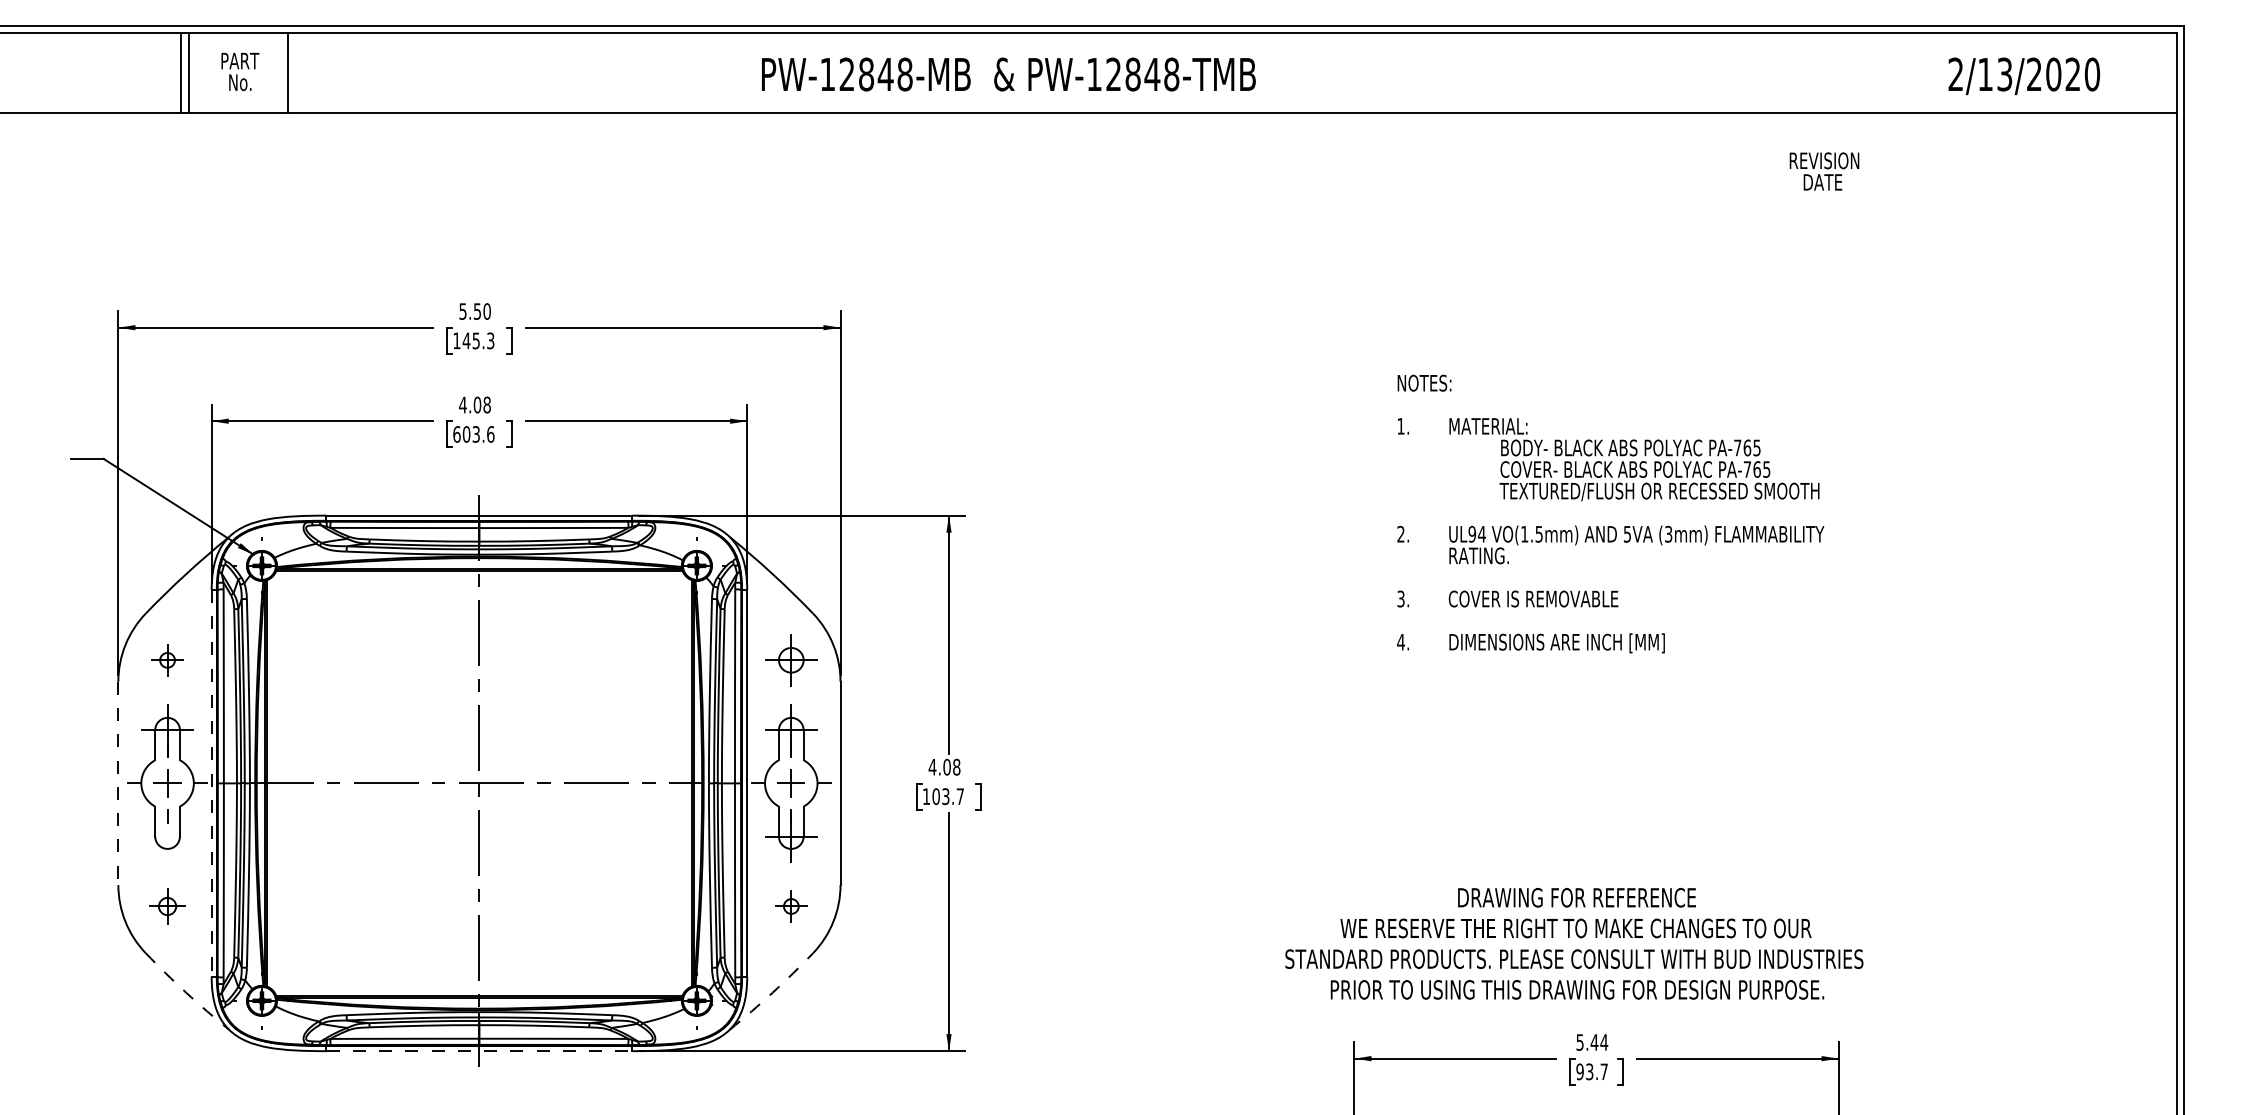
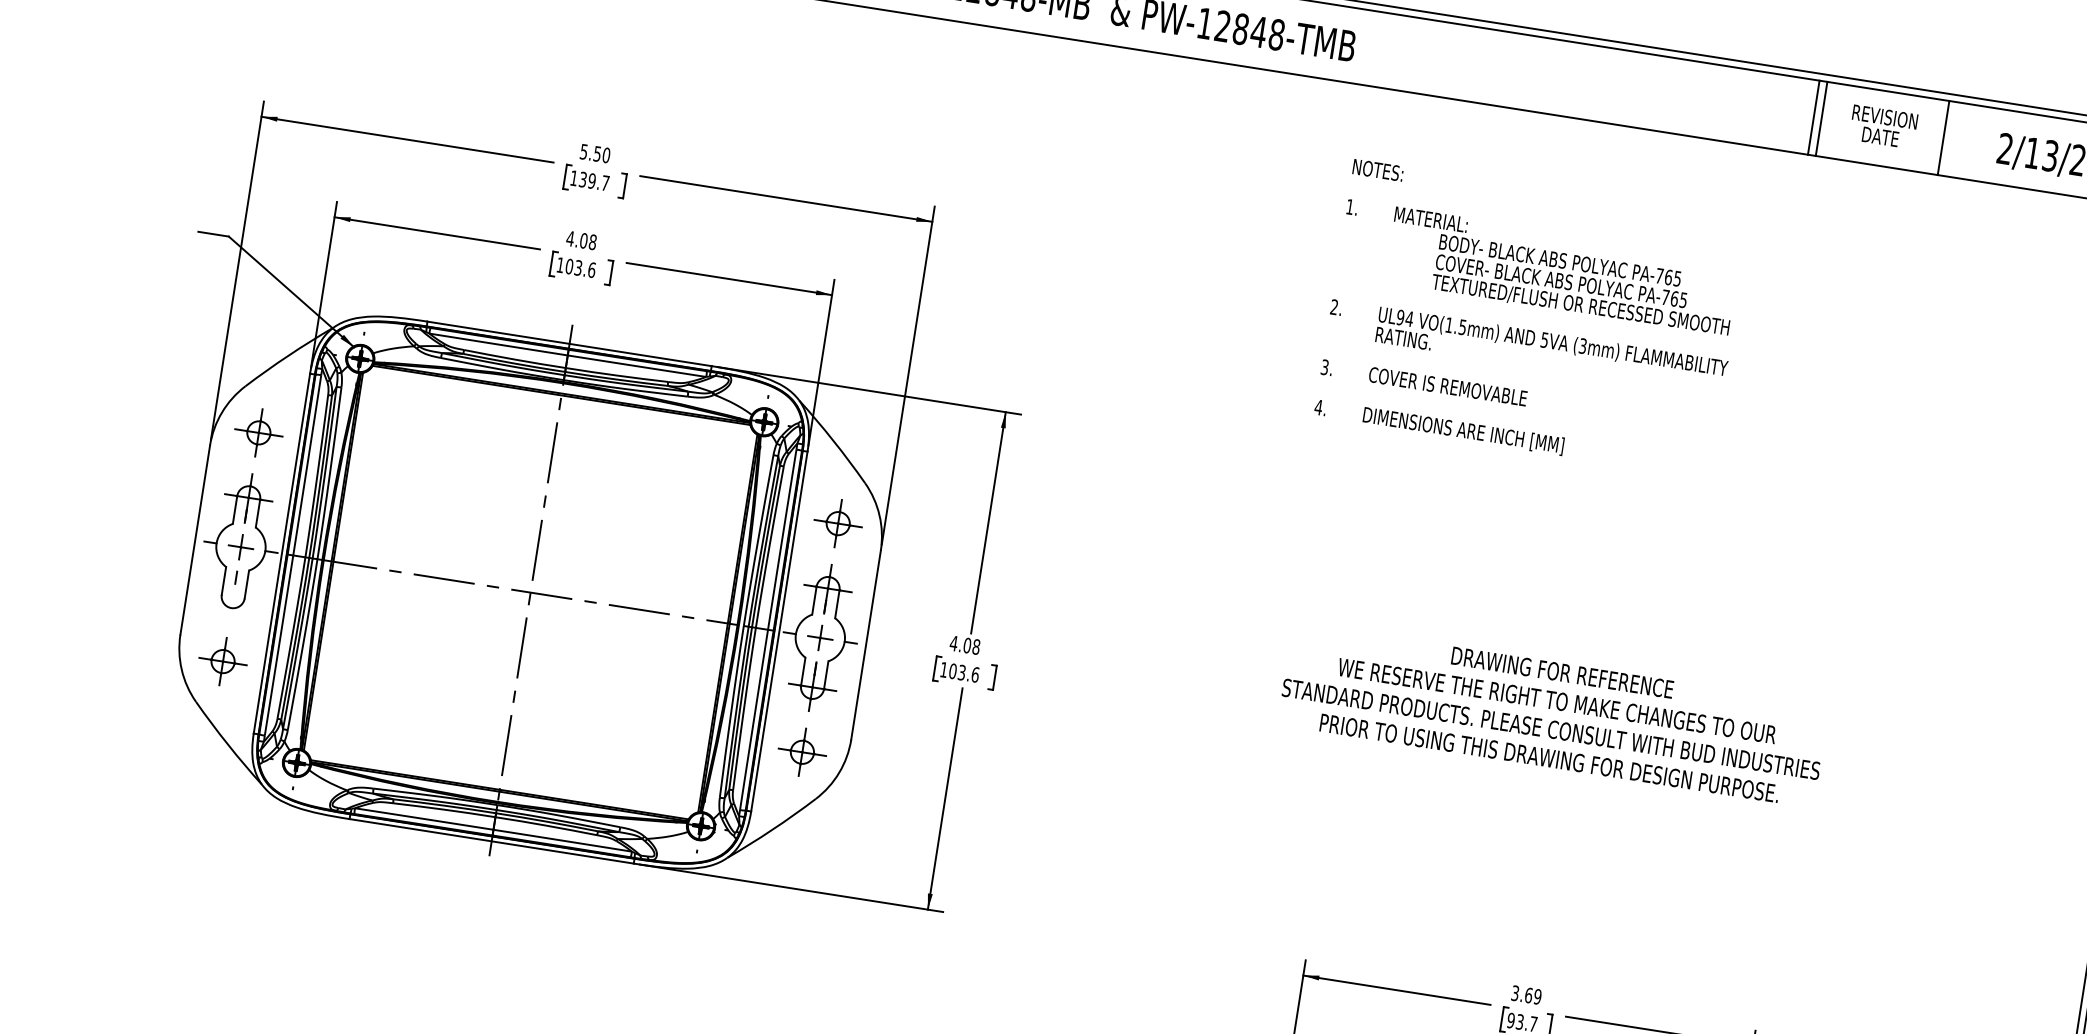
line: (1749, 73) -> (1813, 117), added
line: (1758, 73) -> (1822, 119), added
line: (1889, 73) -> (1943, 138), added
text: (1824, 171) -> (1883, 126), moved
text: (478, 340) -> (594, 181), 145.3 -> 139.7
text: (456, 434) -> (560, 265), 603.6 -> 103.6
text: (1610, 513) -> (1531, 318), moved
part: (167, 660) -> (258, 433), size x1.67
line: (118, 783) -> (195, 540), dashed -> solid
line: (211, 783) -> (281, 553), dashed -> solid
text: (960, 796) -> (975, 674), 103.7 -> 103.6
part: (167, 906) -> (222, 661), size x1.43
part: (791, 906) -> (802, 752), size x1.67
text: (1574, 943) -> (1553, 714), moved
arc: (186, 992) -> (228, 744), dashed -> solid
arc: (772, 992) -> (772, 829), dashed -> solid
text: (1592, 1042) -> (1526, 995), 5.44 -> 3.69
line: (479, 1051) -> (491, 841), dashed -> solid

